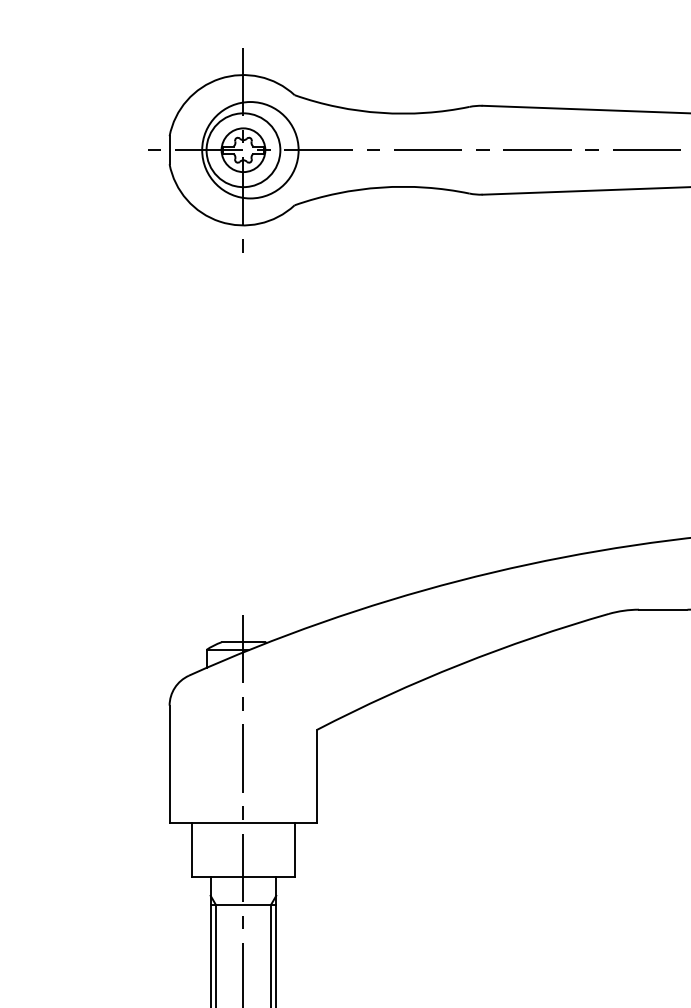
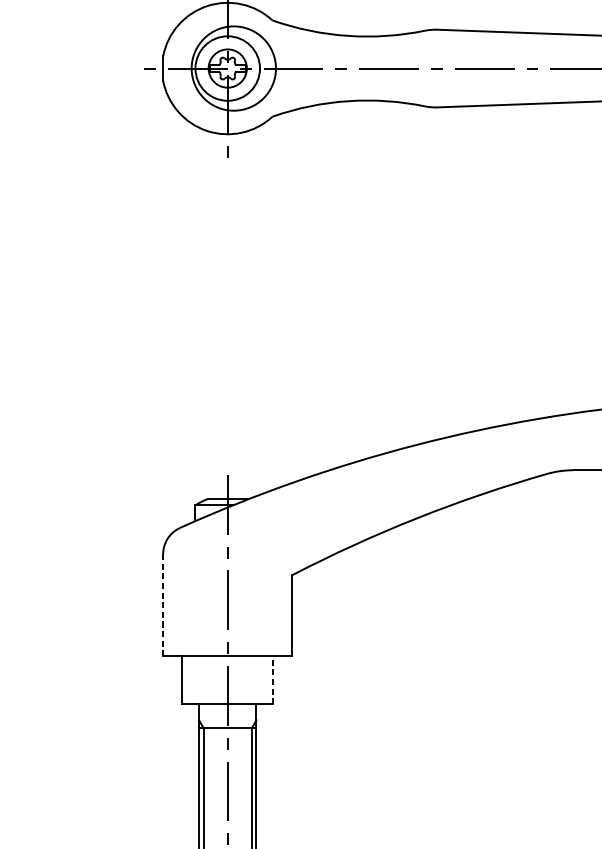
line: (169, 764) -> (163, 605), solid -> dashed
line: (295, 849) -> (273, 679), solid -> dashed

